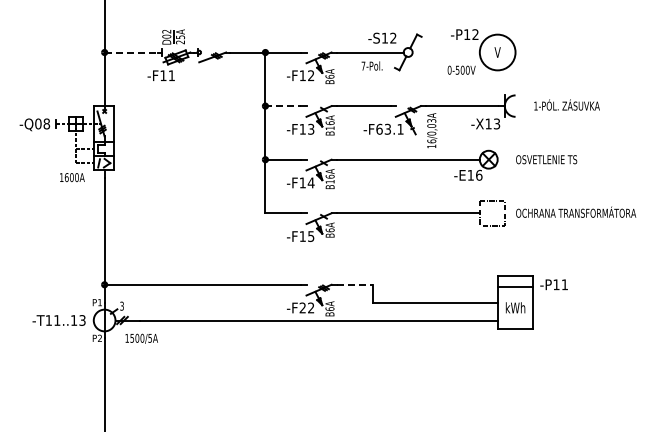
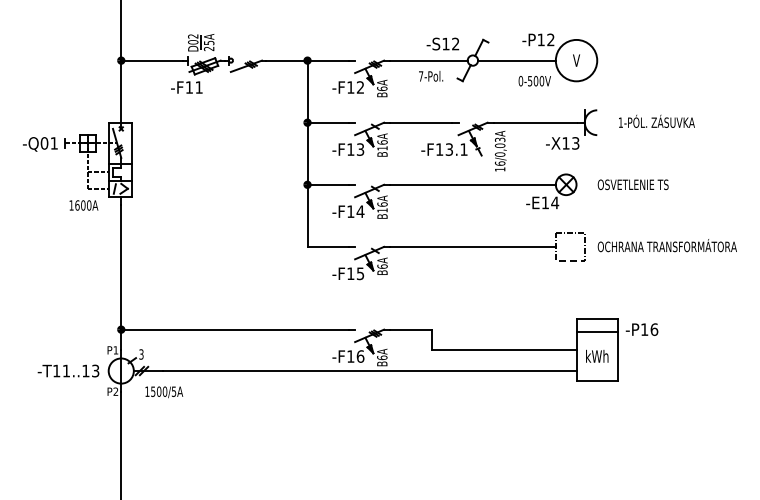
line: (131, 52) -> (152, 60), dashed -> solid
line: (445, 52) -> (516, 60), added
line: (283, 106) -> (328, 123), dashed -> solid
text: (46, 123) -> (53, 142), -Q08 -> -Q01
text: (379, 128) -> (439, 148), -F63.1 -> -F13.1
text: (478, 174) -> (554, 201), -E16 -> -E14
line: (354, 284) -> (410, 329), dashed -> solid
text: (564, 284) -> (653, 329), -P11 -> -P16
text: (306, 307) -> (355, 355), -F22 -> -F16

